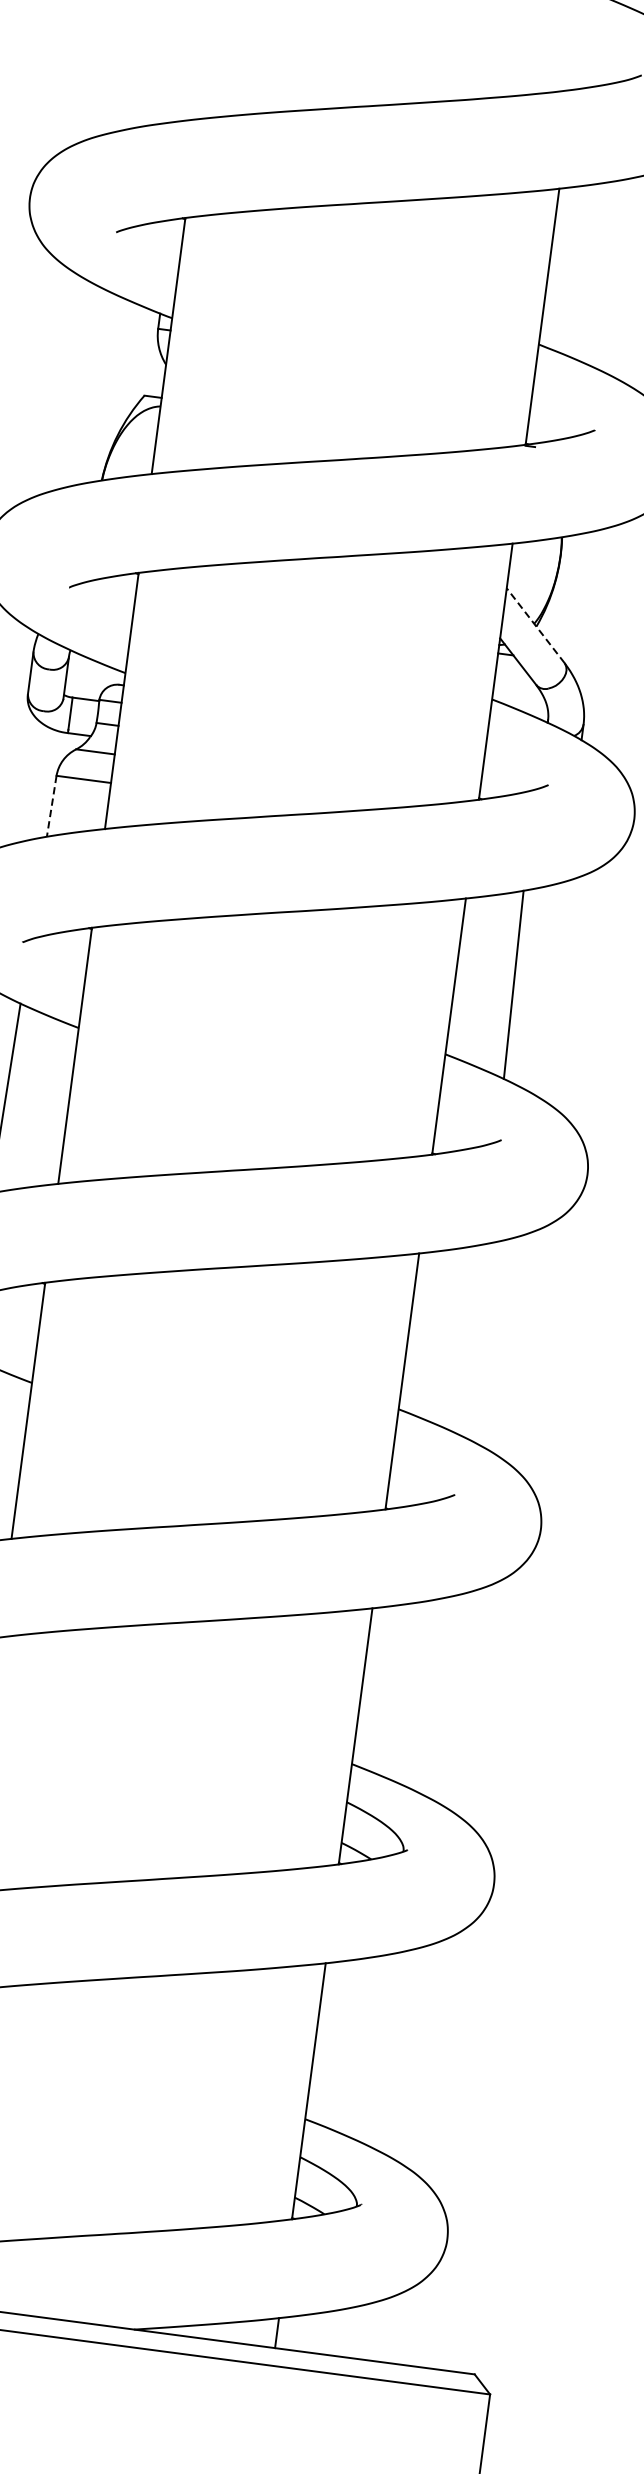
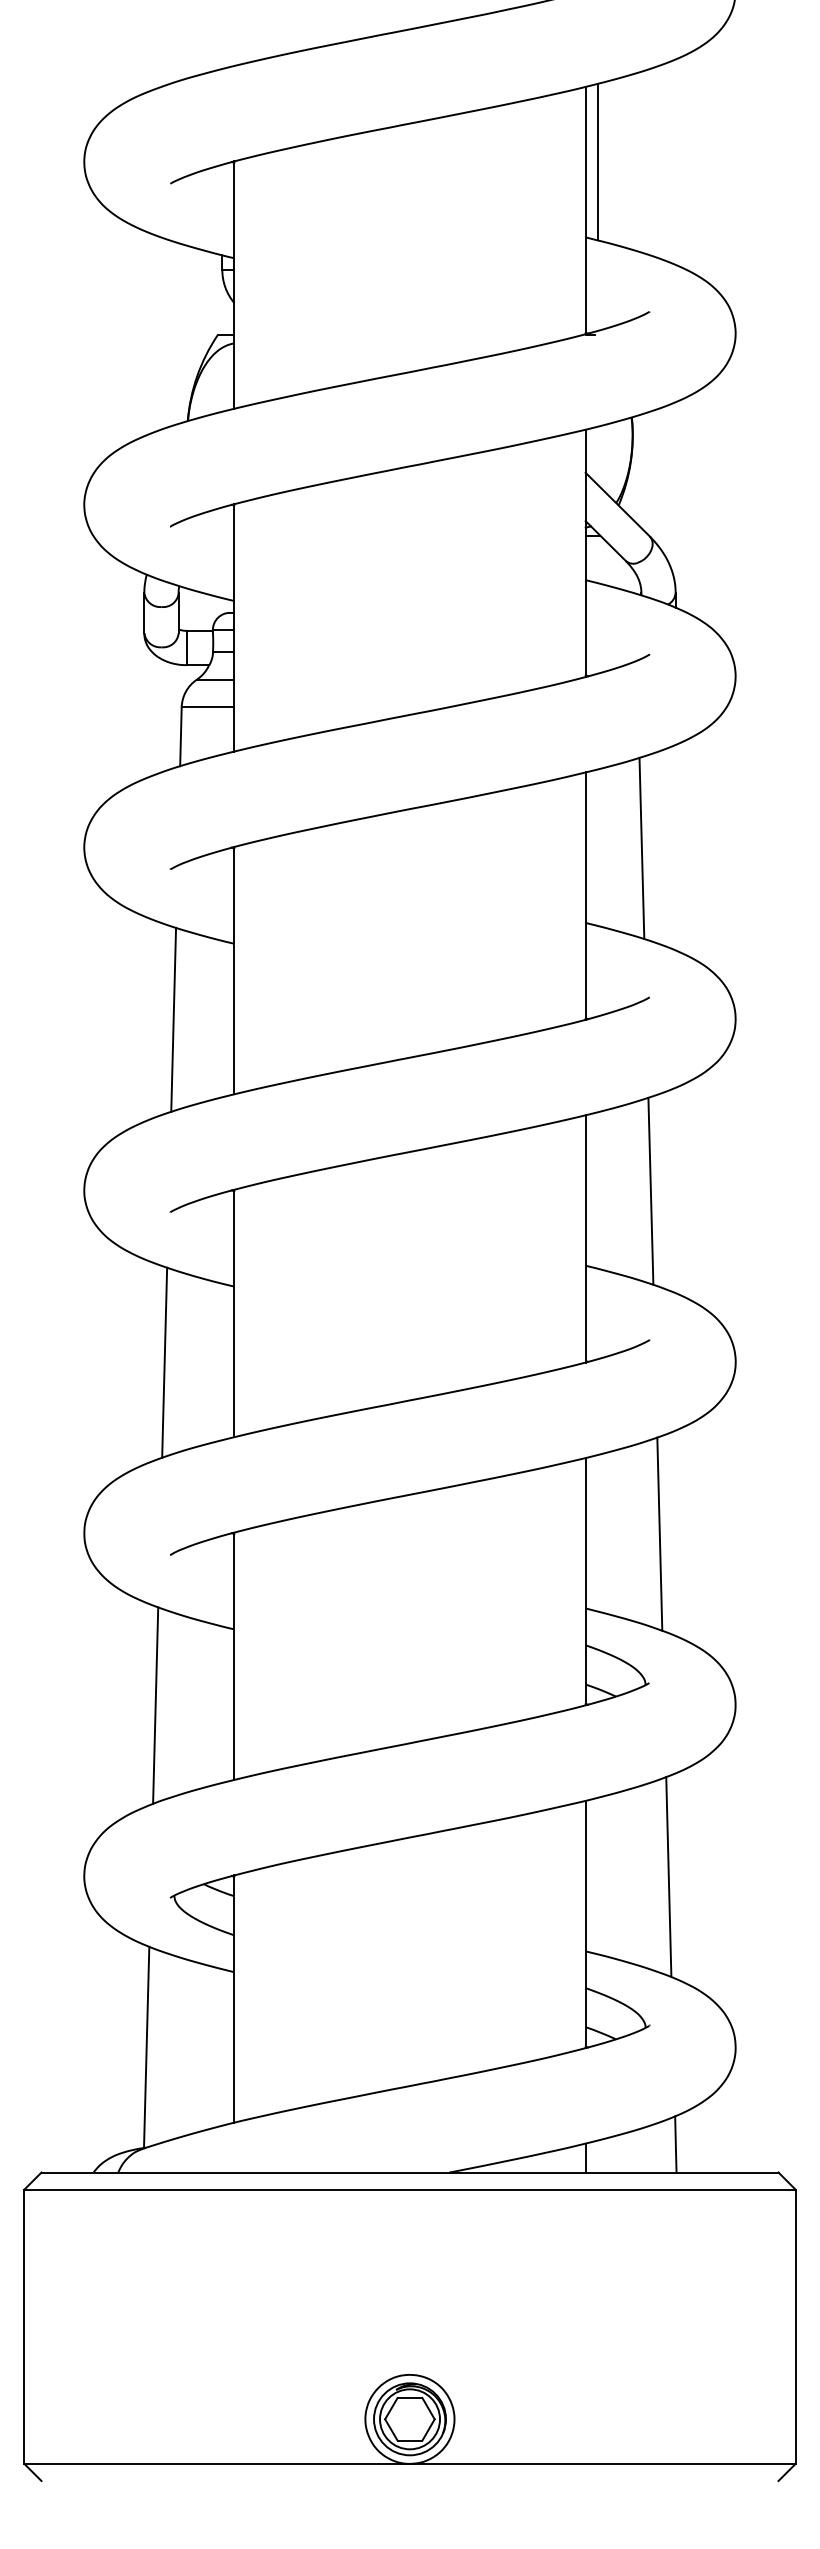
line: (561, 267) -> (597, 161), added
line: (535, 625) -> (617, 504), dashed -> solid
line: (51, 806) -> (180, 736), dashed -> solid
line: (476, 1340) -> (650, 1190), added
line: (438, 1696) -> (659, 1533), added
line: (401, 2052) -> (668, 1876), added
line: (371, 2331) -> (675, 2144), added

